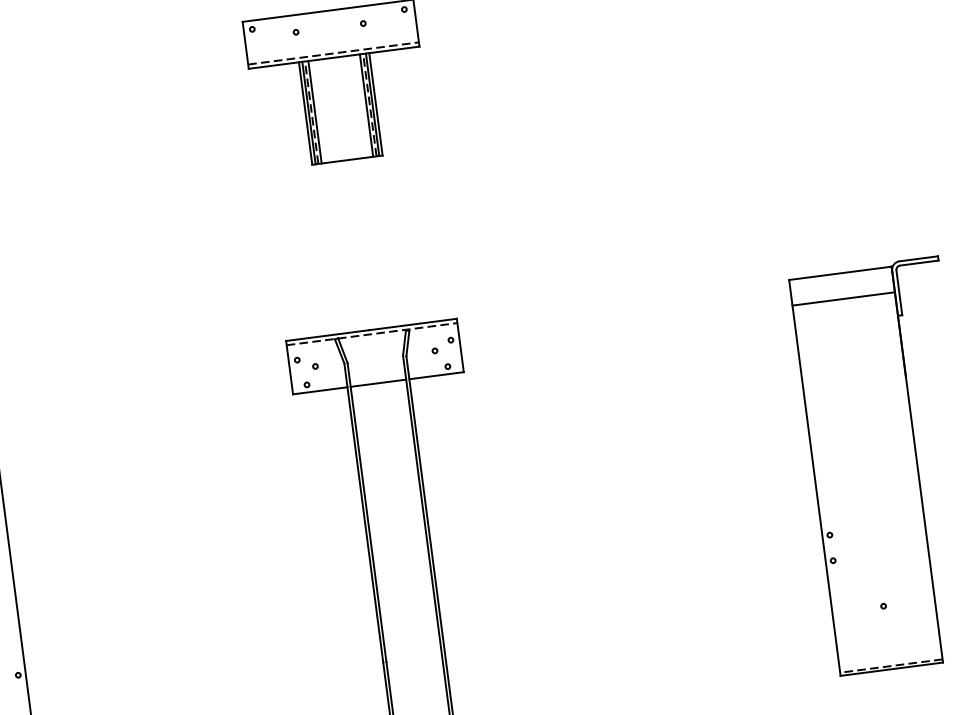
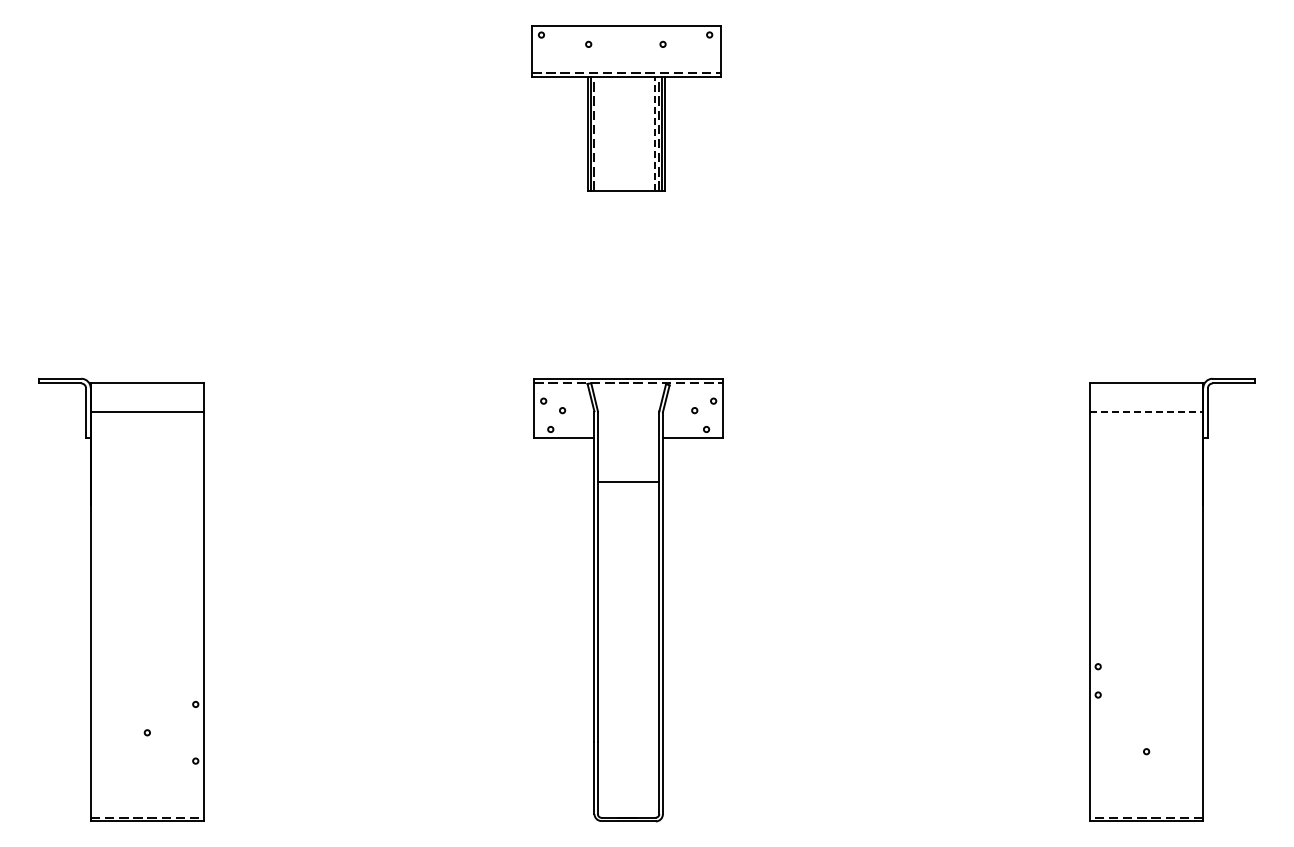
line: (366, 106) -> (654, 134), solid -> dashed
line: (314, 111) -> (597, 133), removed
line: (843, 298) -> (1146, 411), solid -> dashed
line: (378, 383) -> (628, 481), moved

